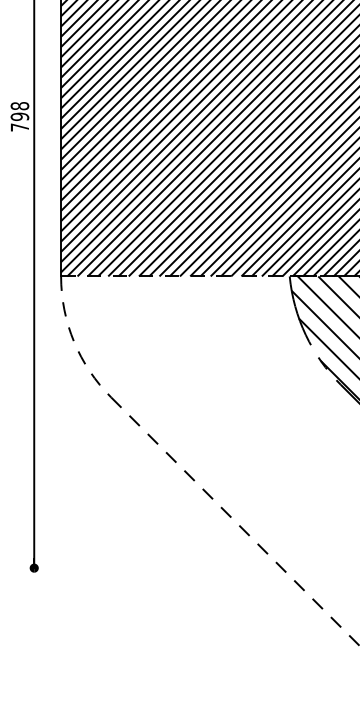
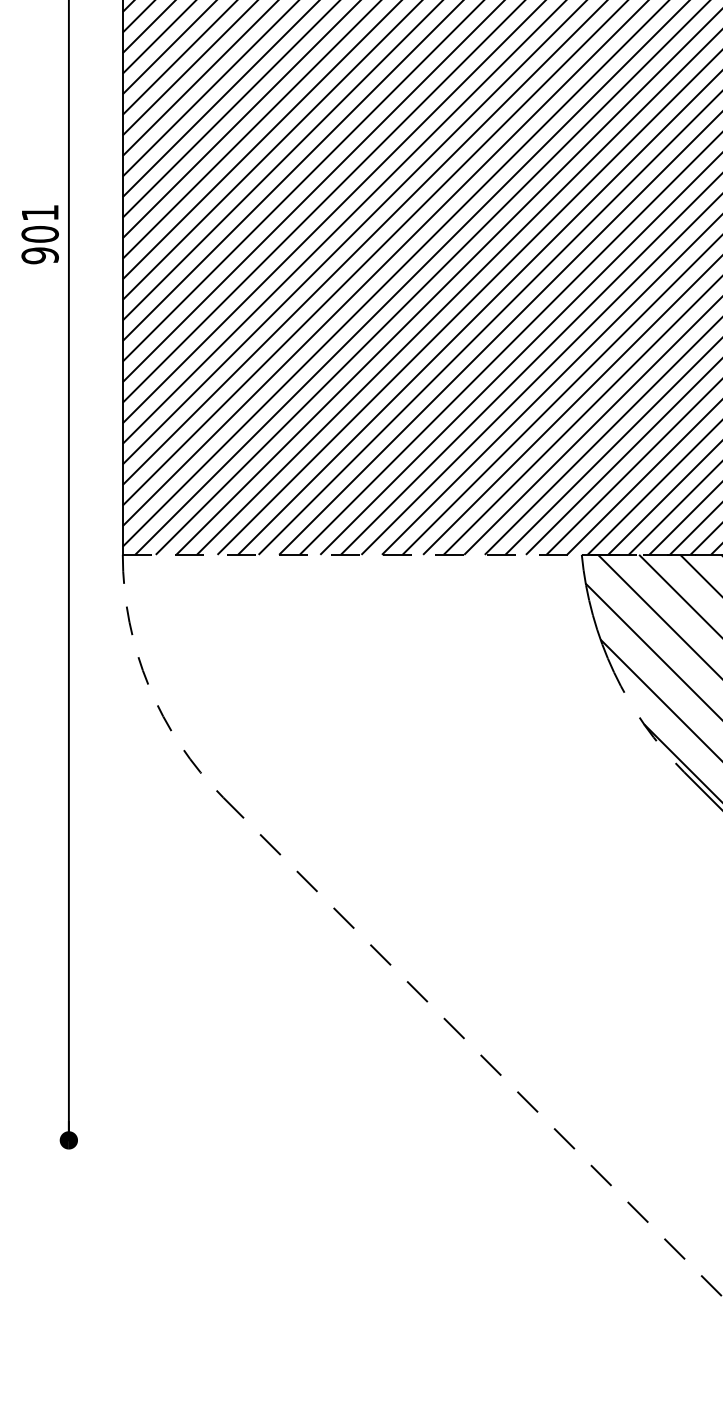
text: (19, 116) -> (39, 233), 798 -> 901

